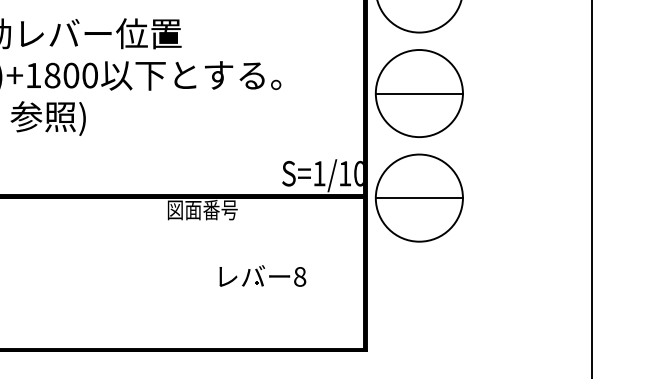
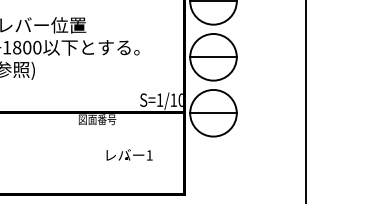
text: (299, 277) -> (149, 155), 8 -> 1

